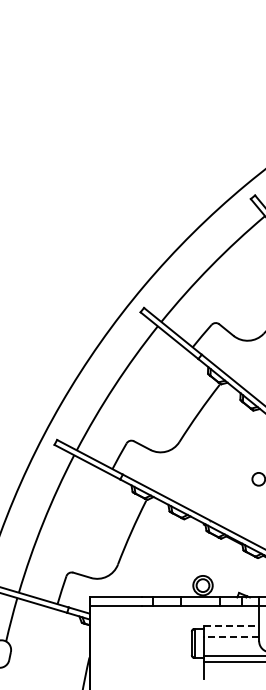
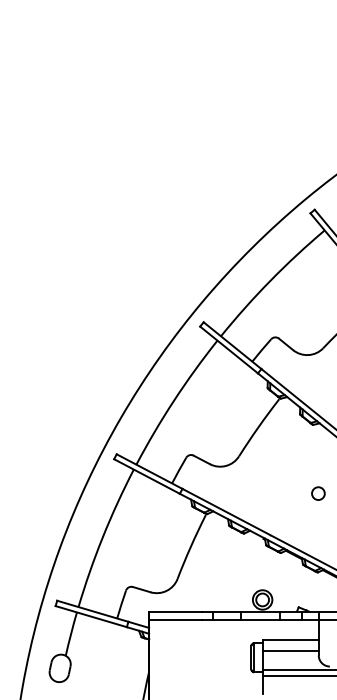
line: (230, 625) -> (290, 639), dashed -> solid
line: (230, 636) -> (290, 650), dashed -> solid

